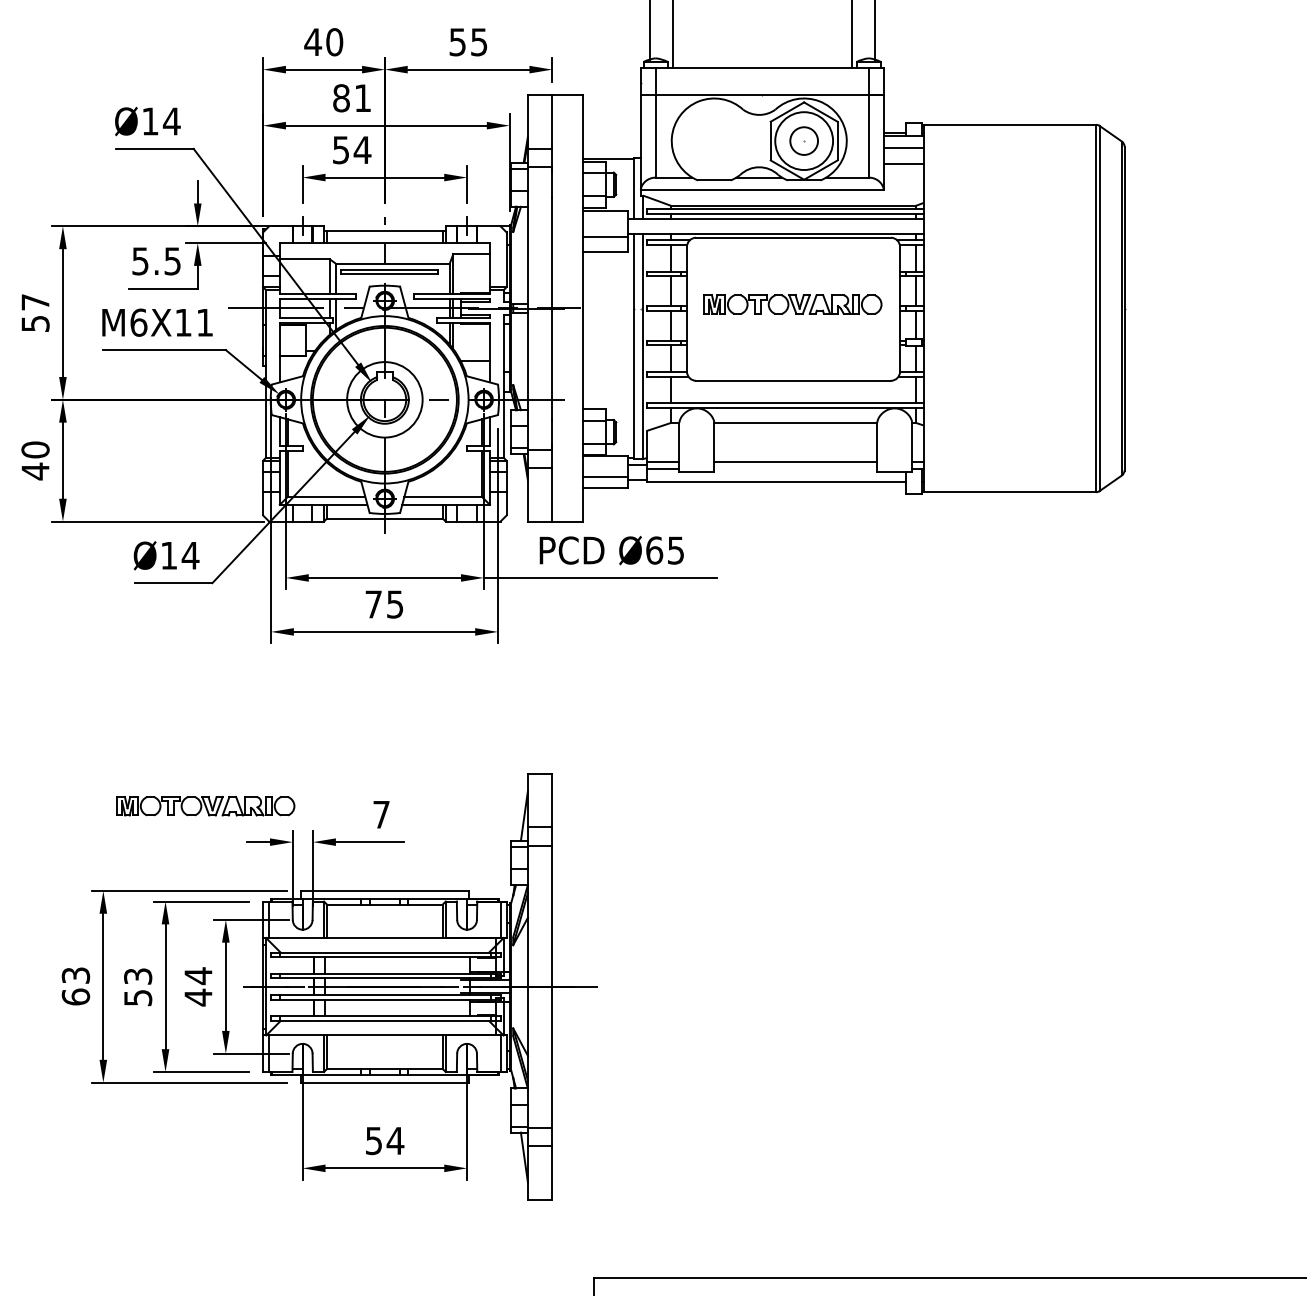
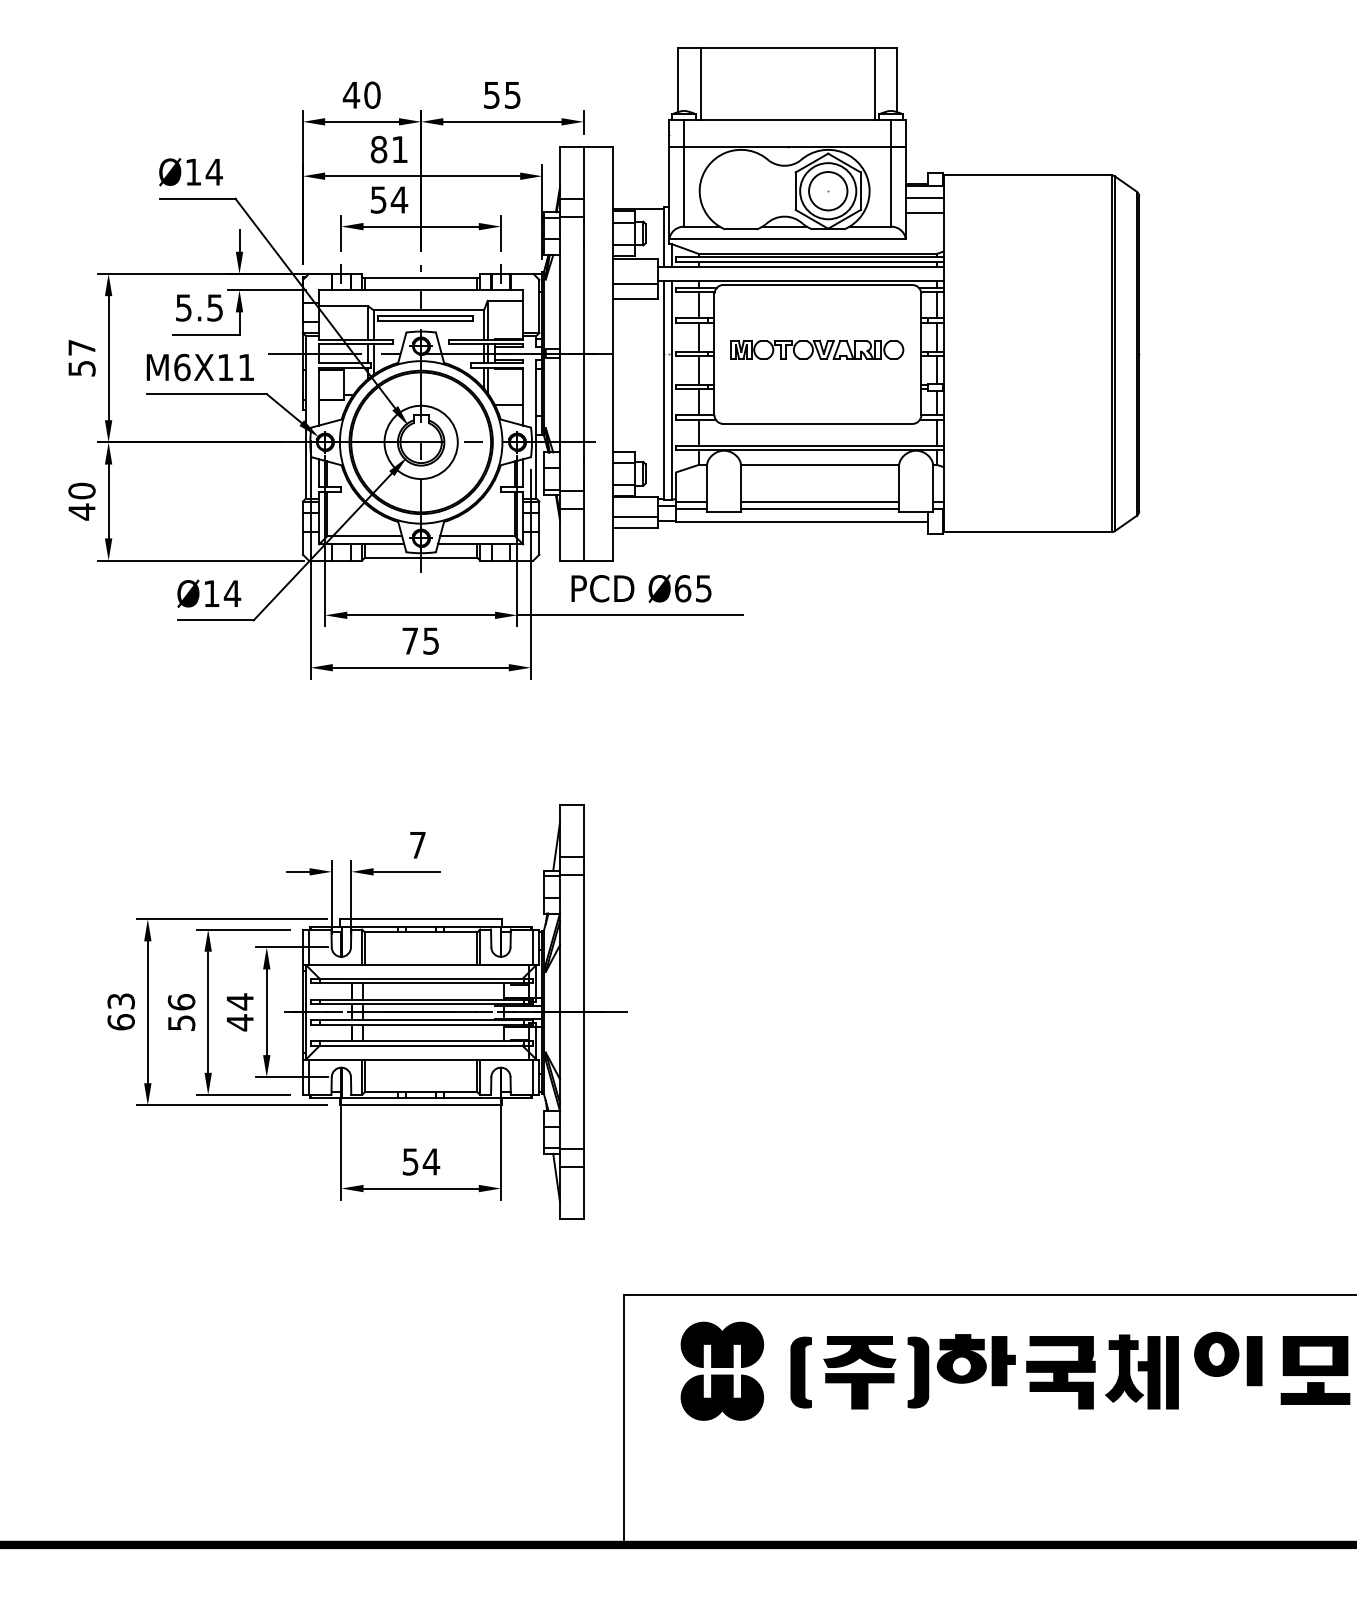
circle: (804, 141) -> (828, 191), size x1.43
line: (796, 468) -> (820, 509), added
part: (206, 805) -> (247, 836), removed
text: (138, 976) -> (181, 1002), 53 -> 56

